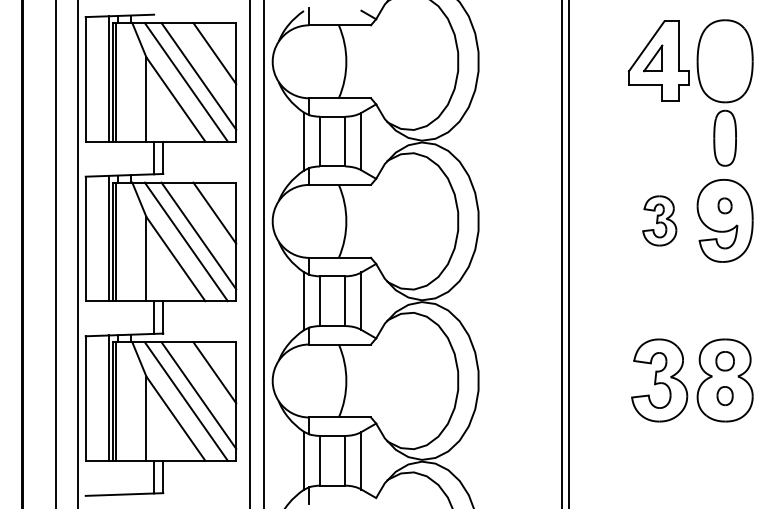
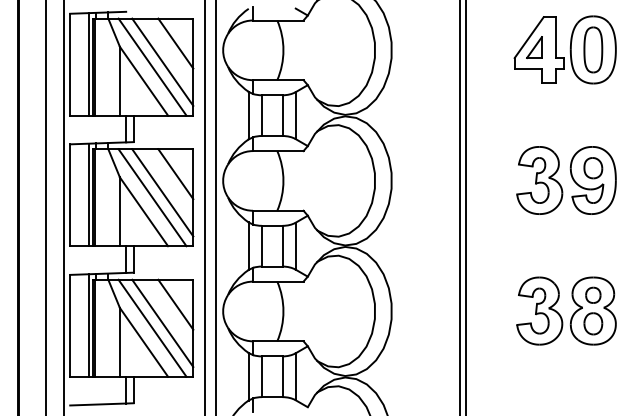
part: (724, 137) -> (592, 49), moved
part: (724, 205) -> (592, 167), size x1.67
part: (659, 220) -> (539, 180), size x1.67
part: (724, 395) -> (592, 323), size x1.43

